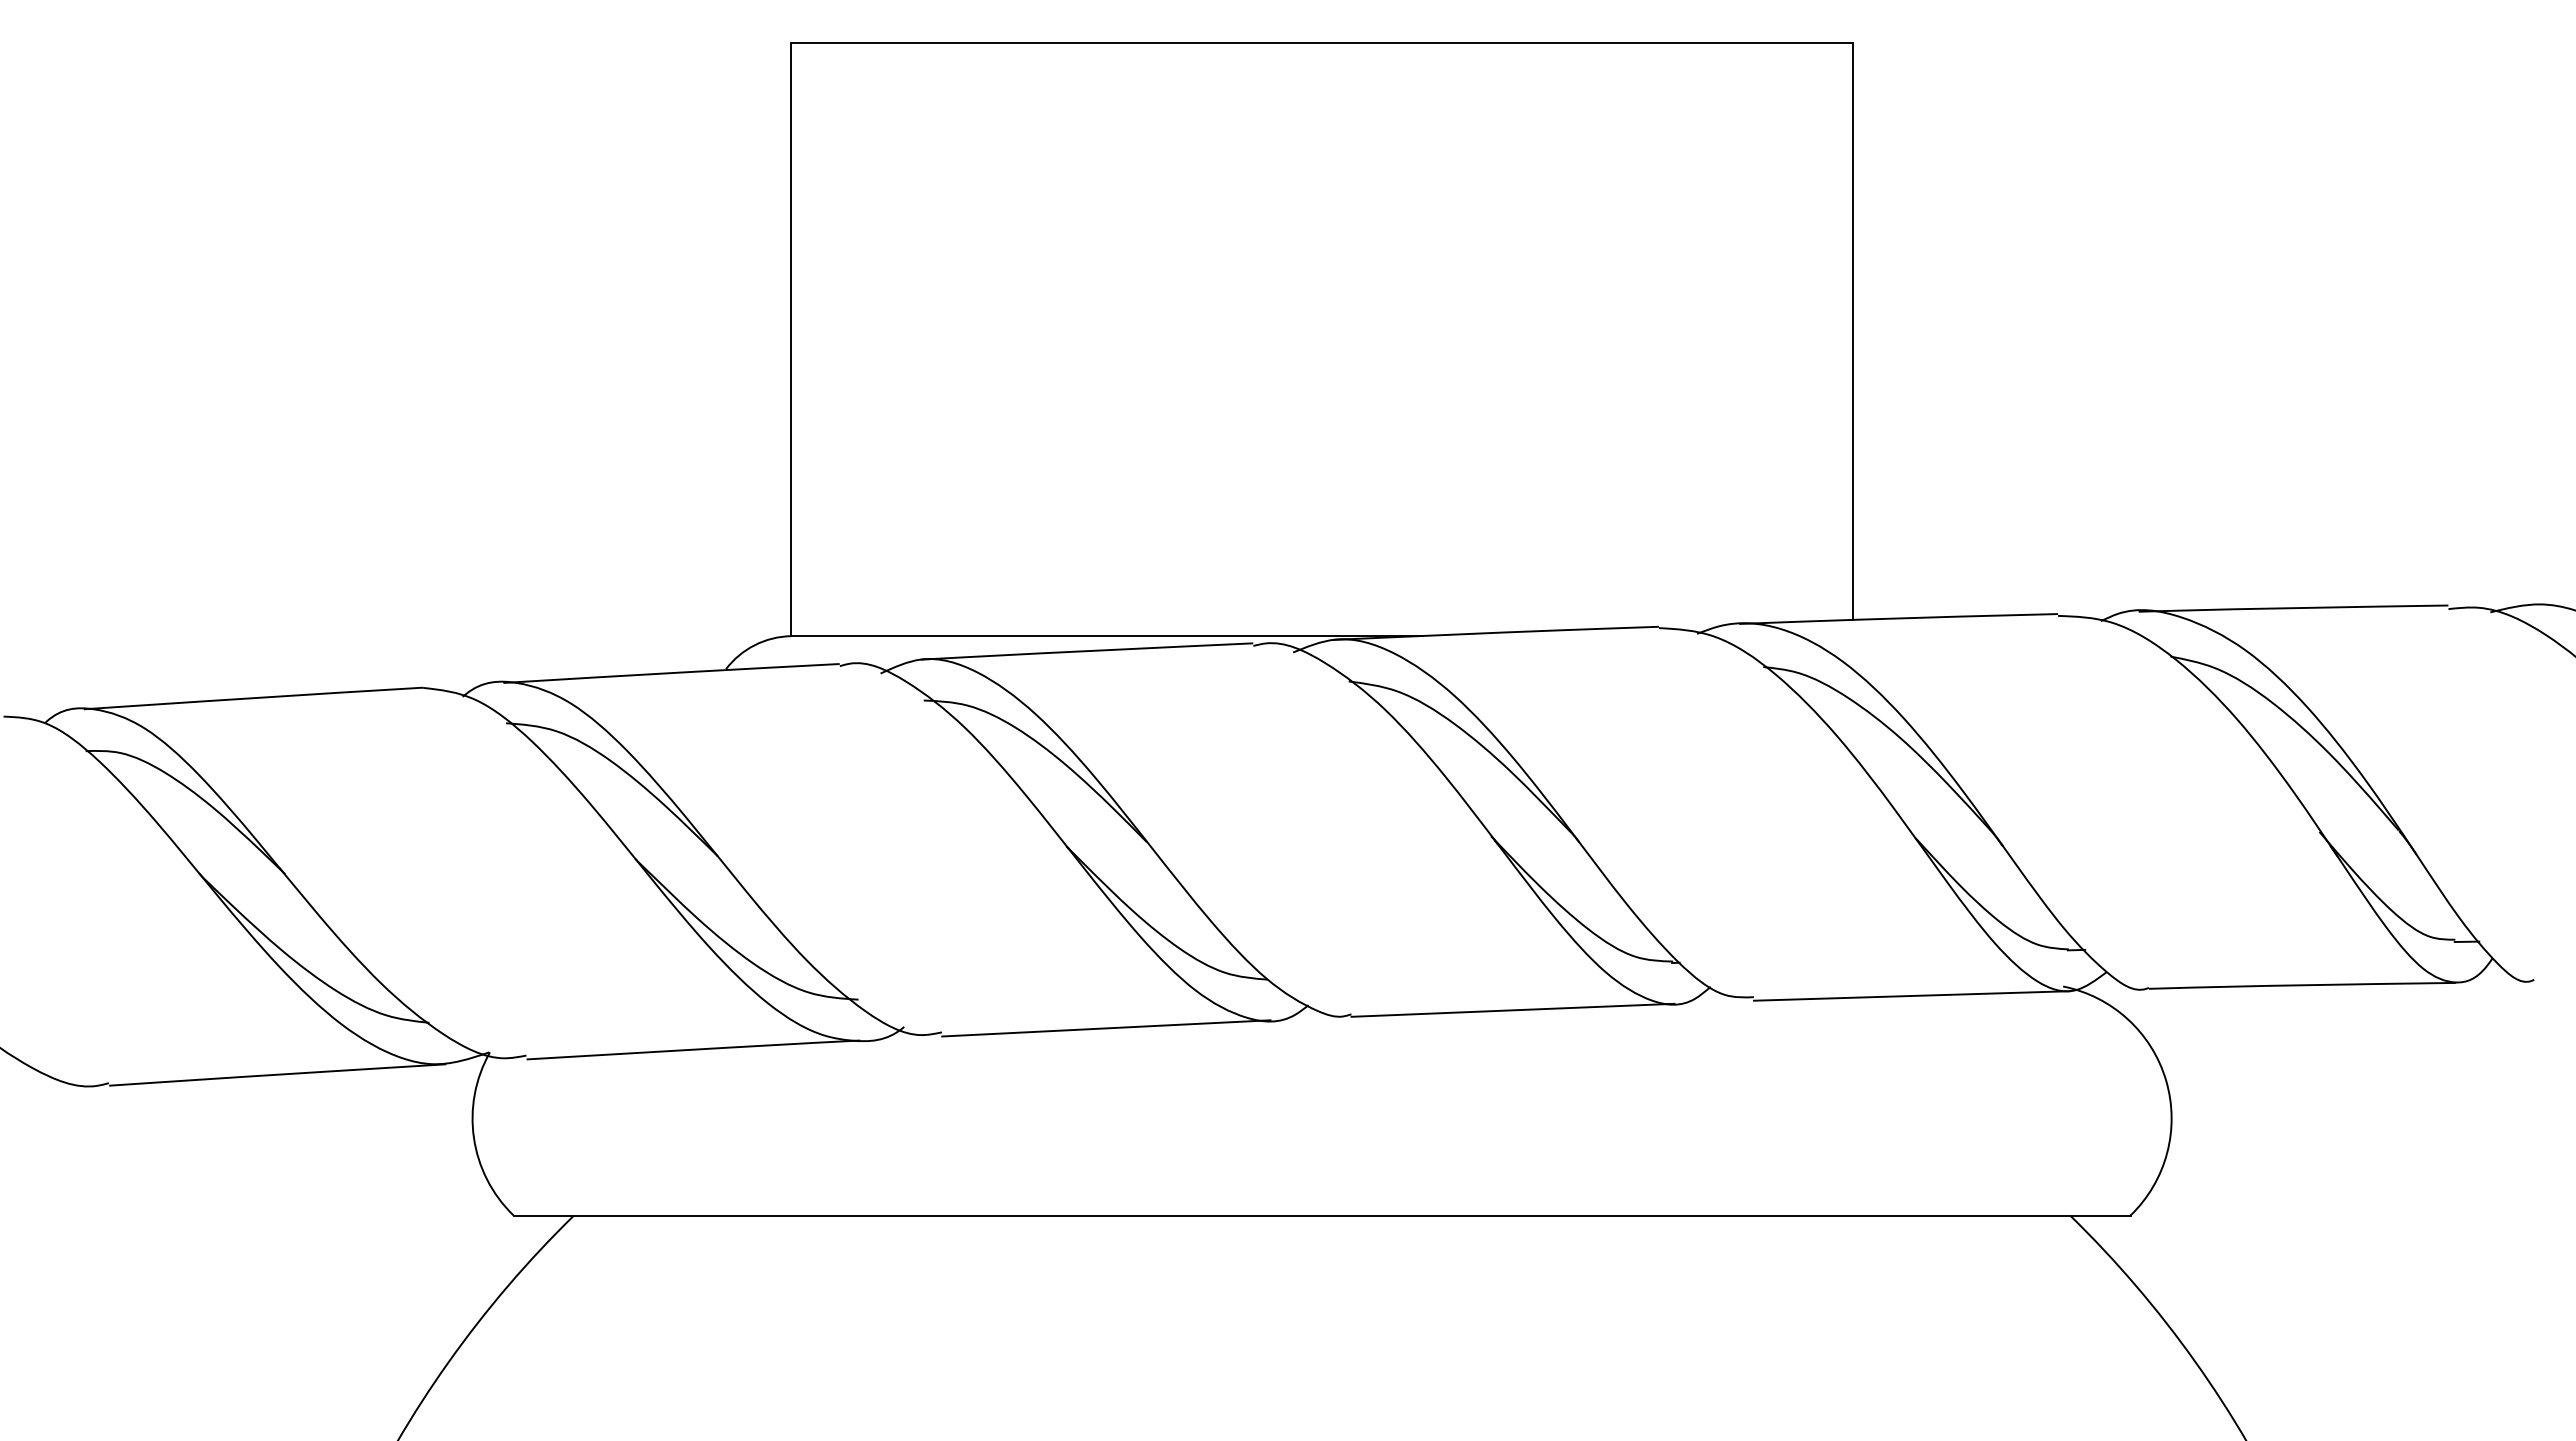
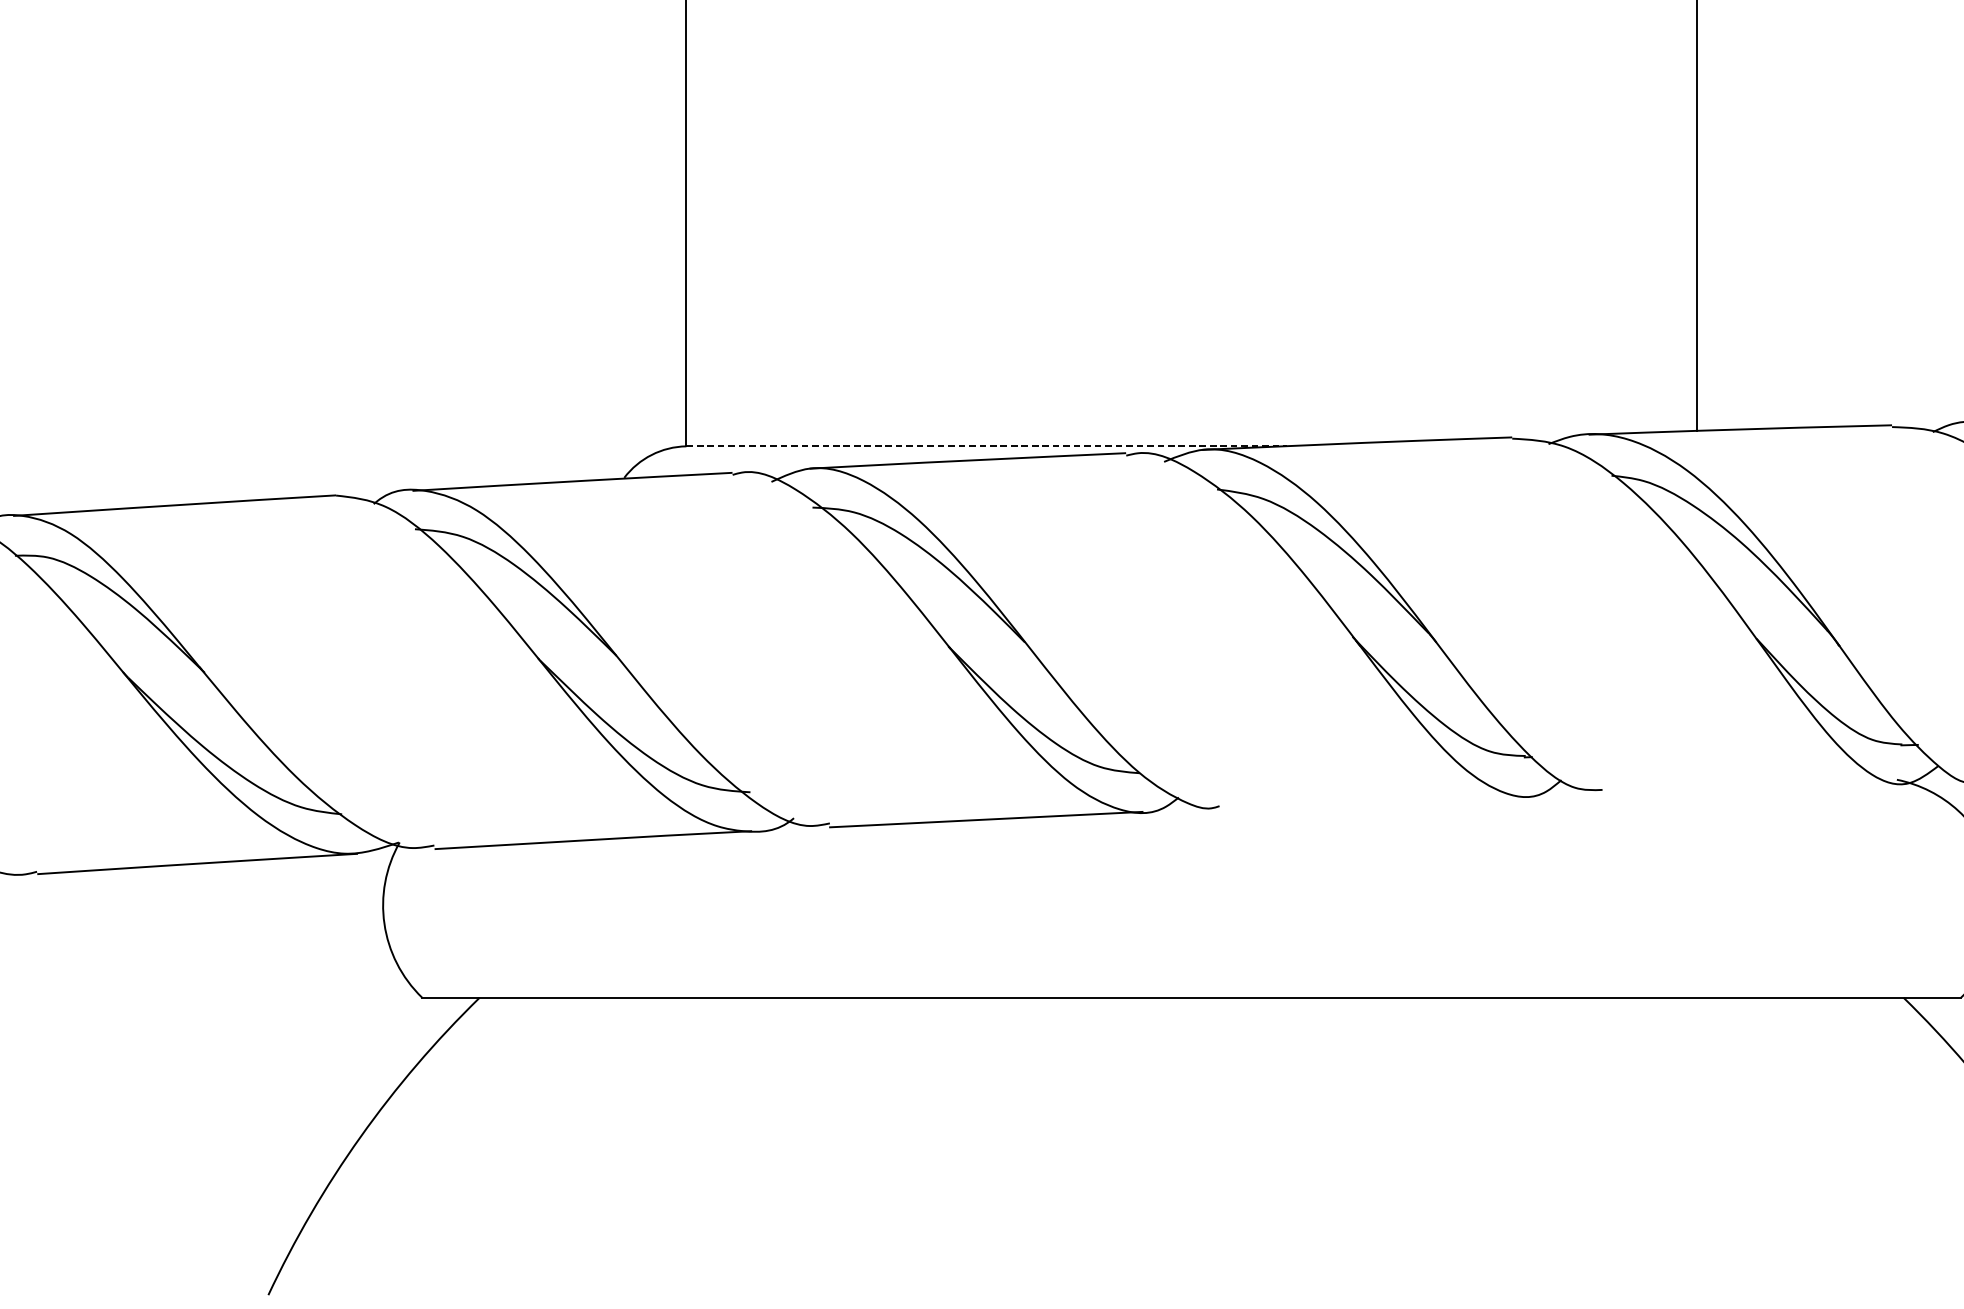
line: (1107, 636) -> (987, 446), solid -> dashed
line: (1912, 995) -> (1753, 788), removed
line: (1512, 1009) -> (1372, 801), removed

